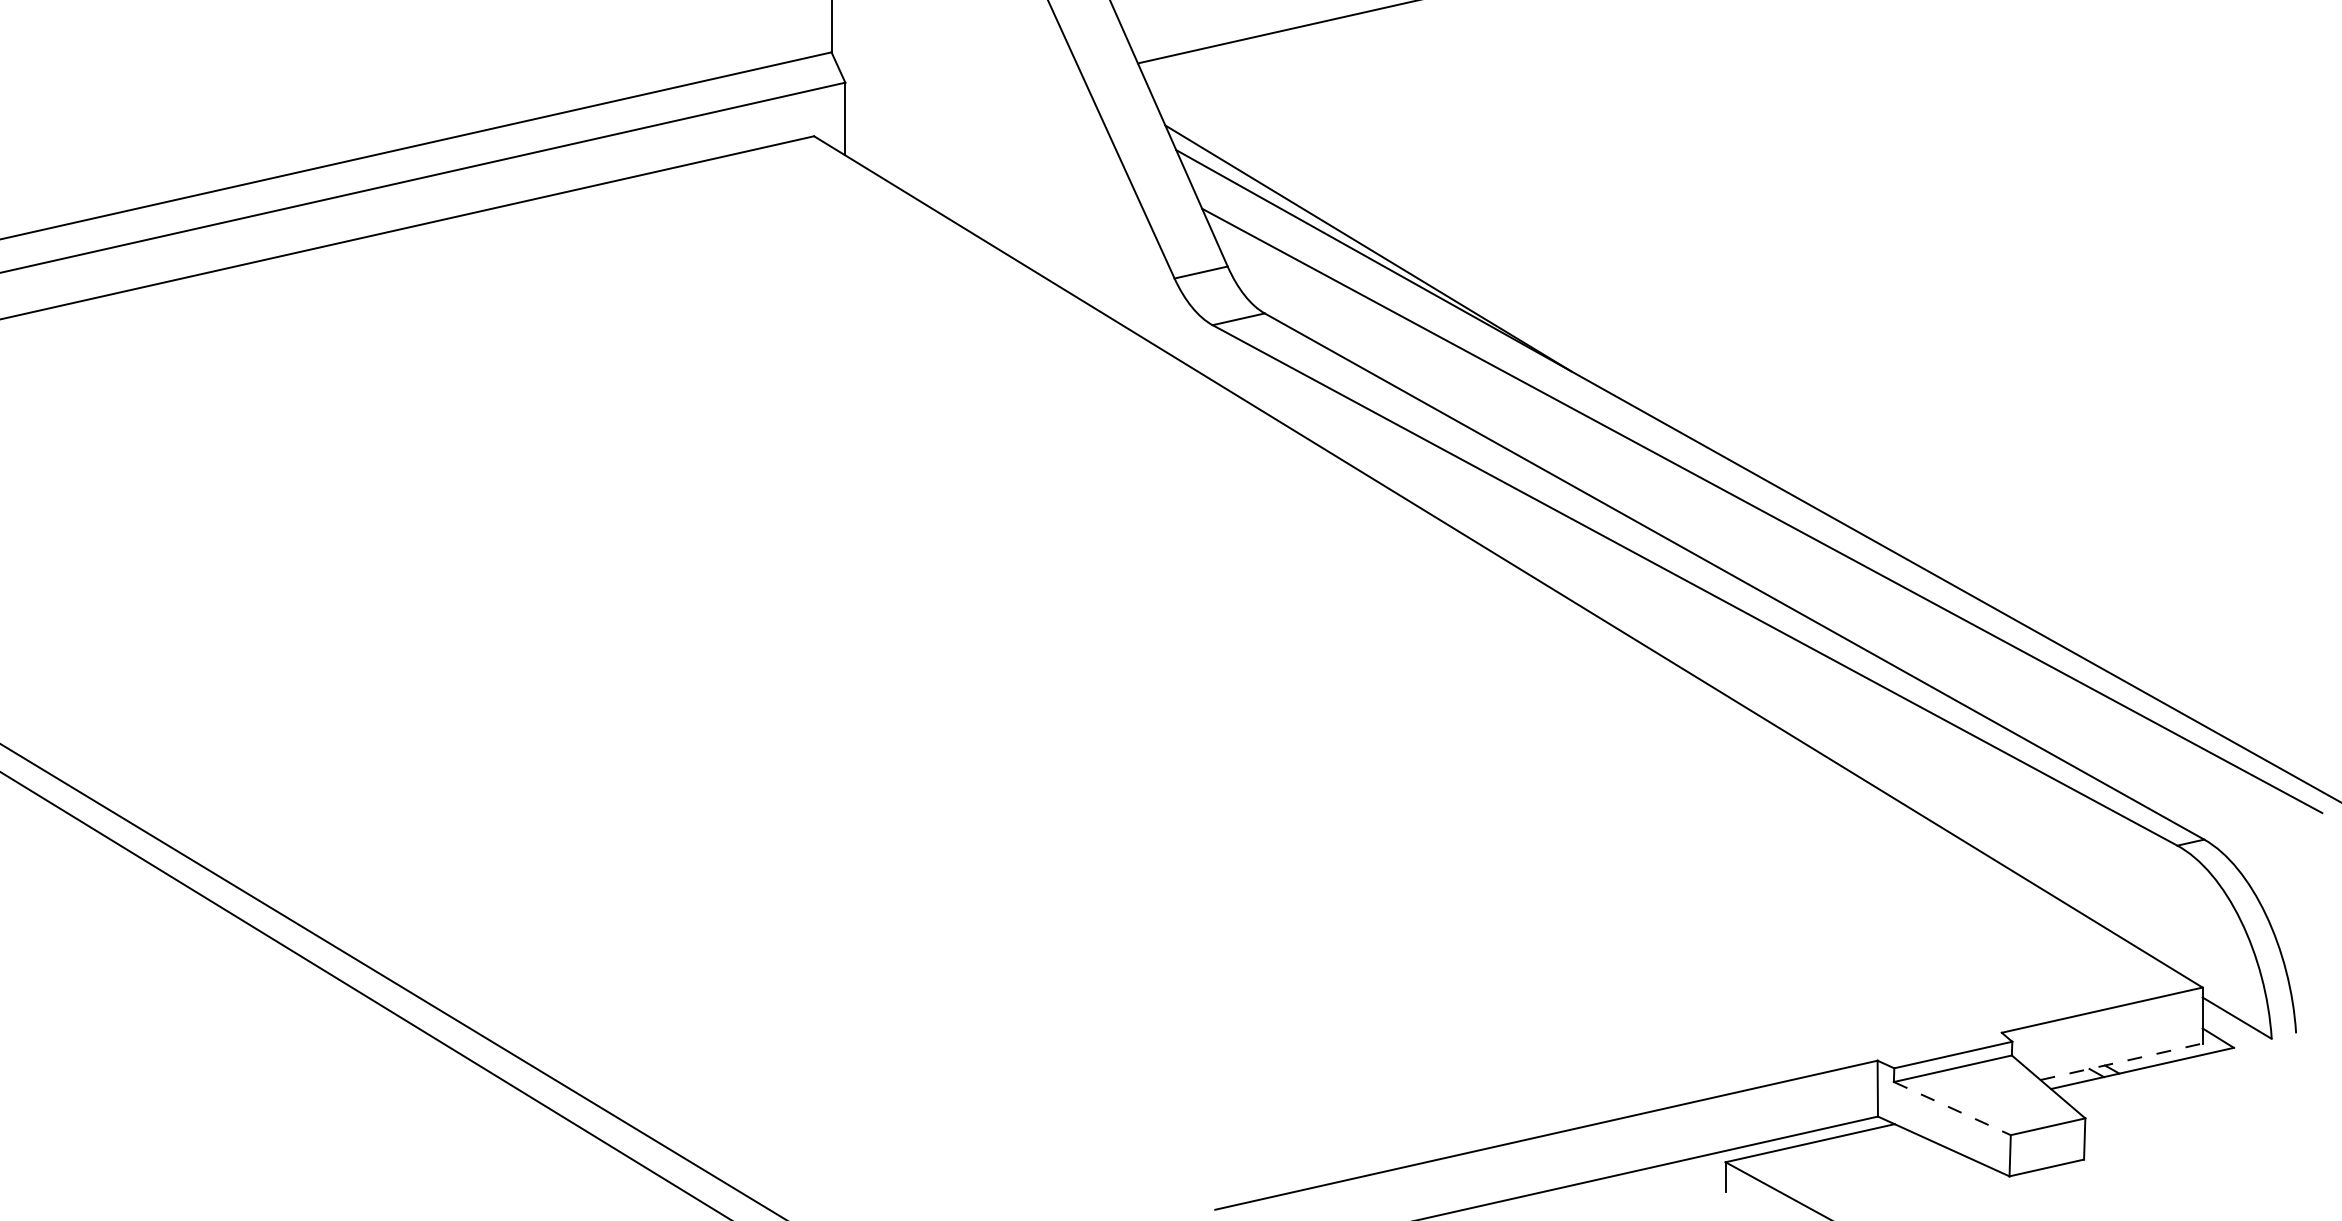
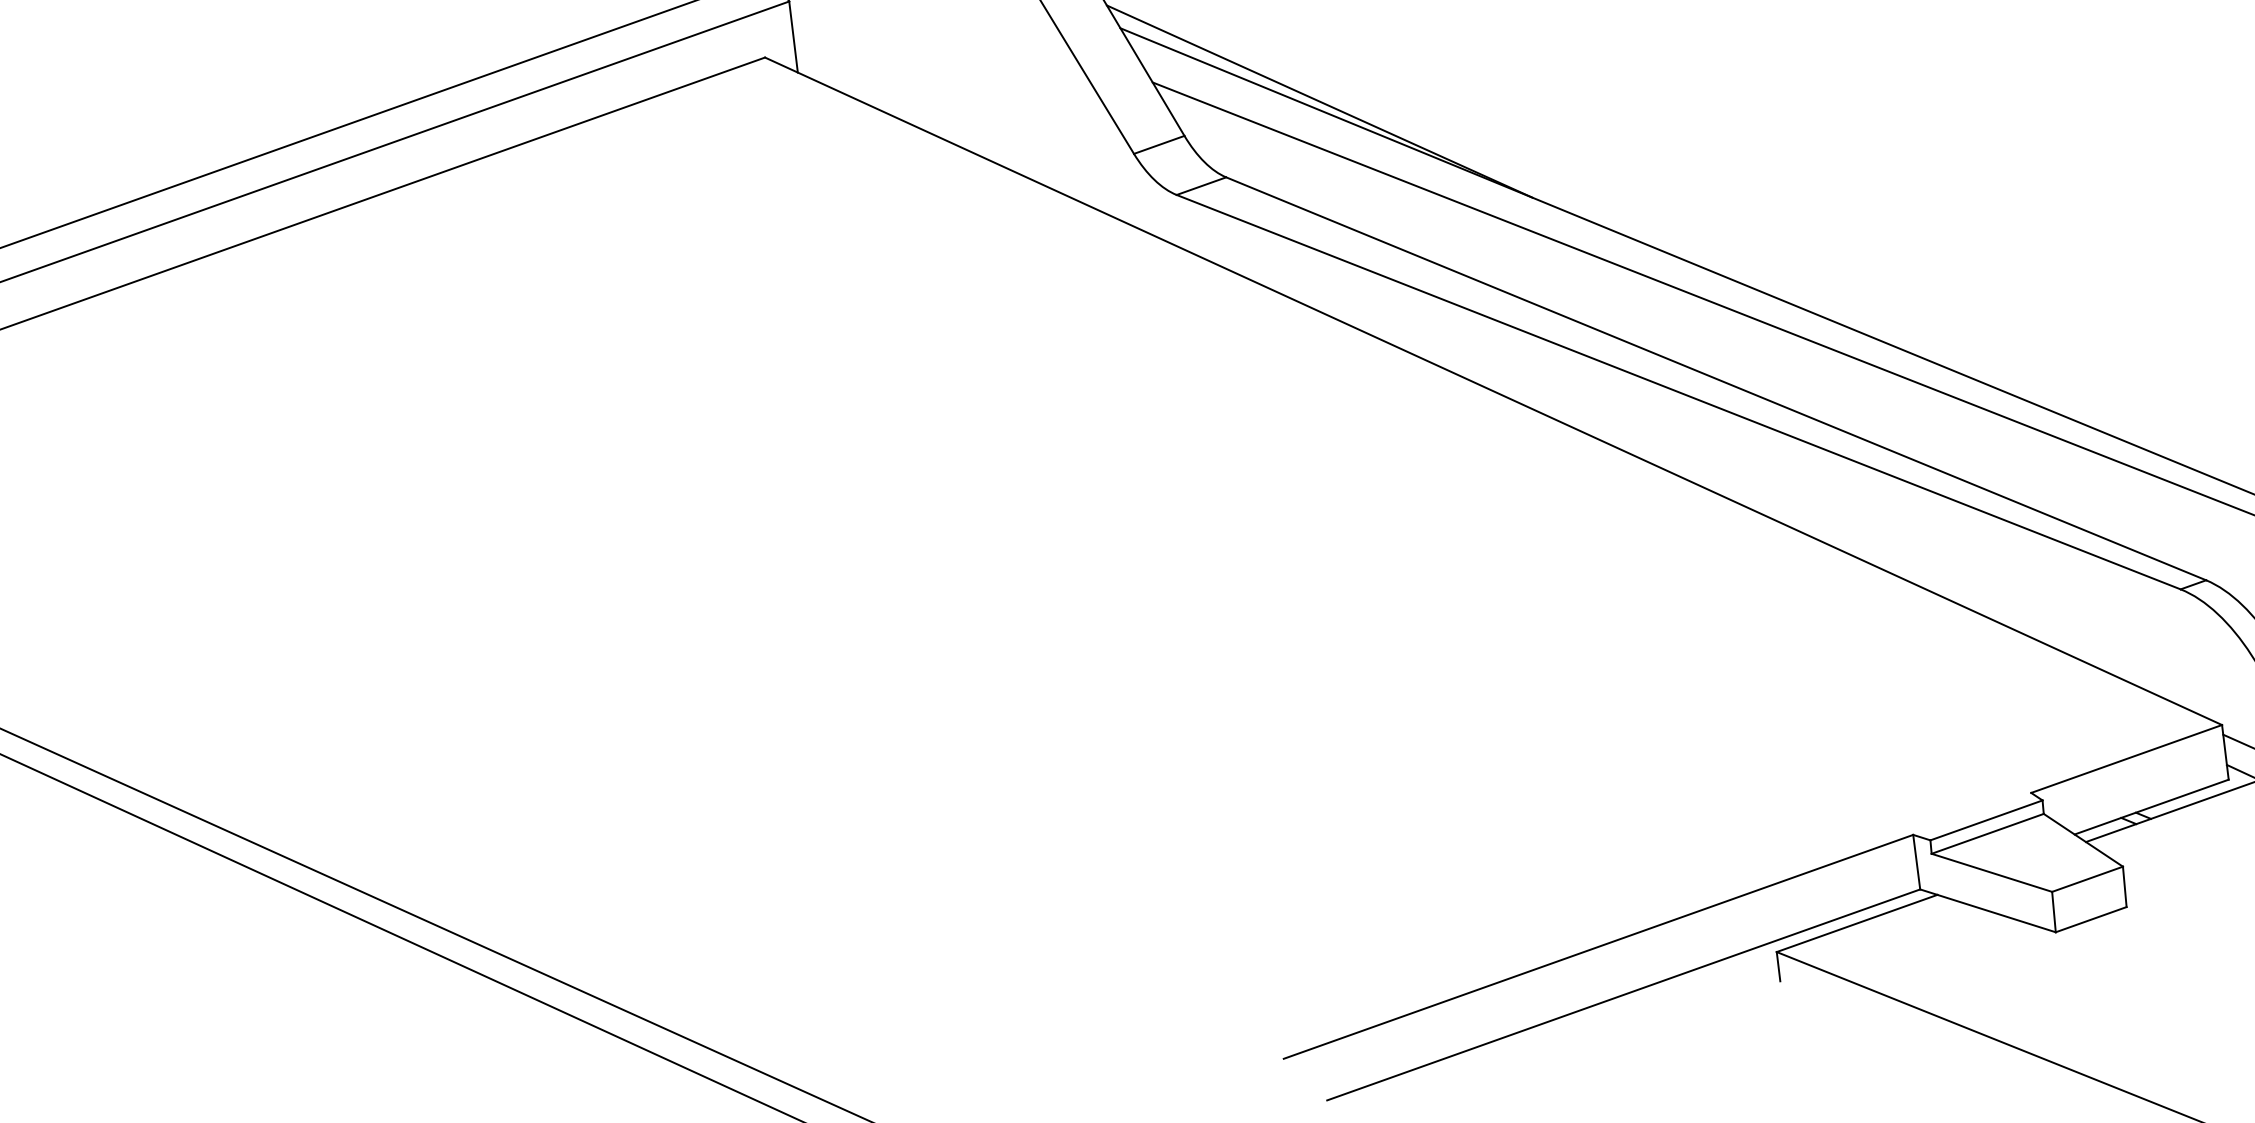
line: (2122, 1061) -> (2152, 806), dashed -> solid
line: (1952, 1108) -> (1992, 872), dashed -> solid

